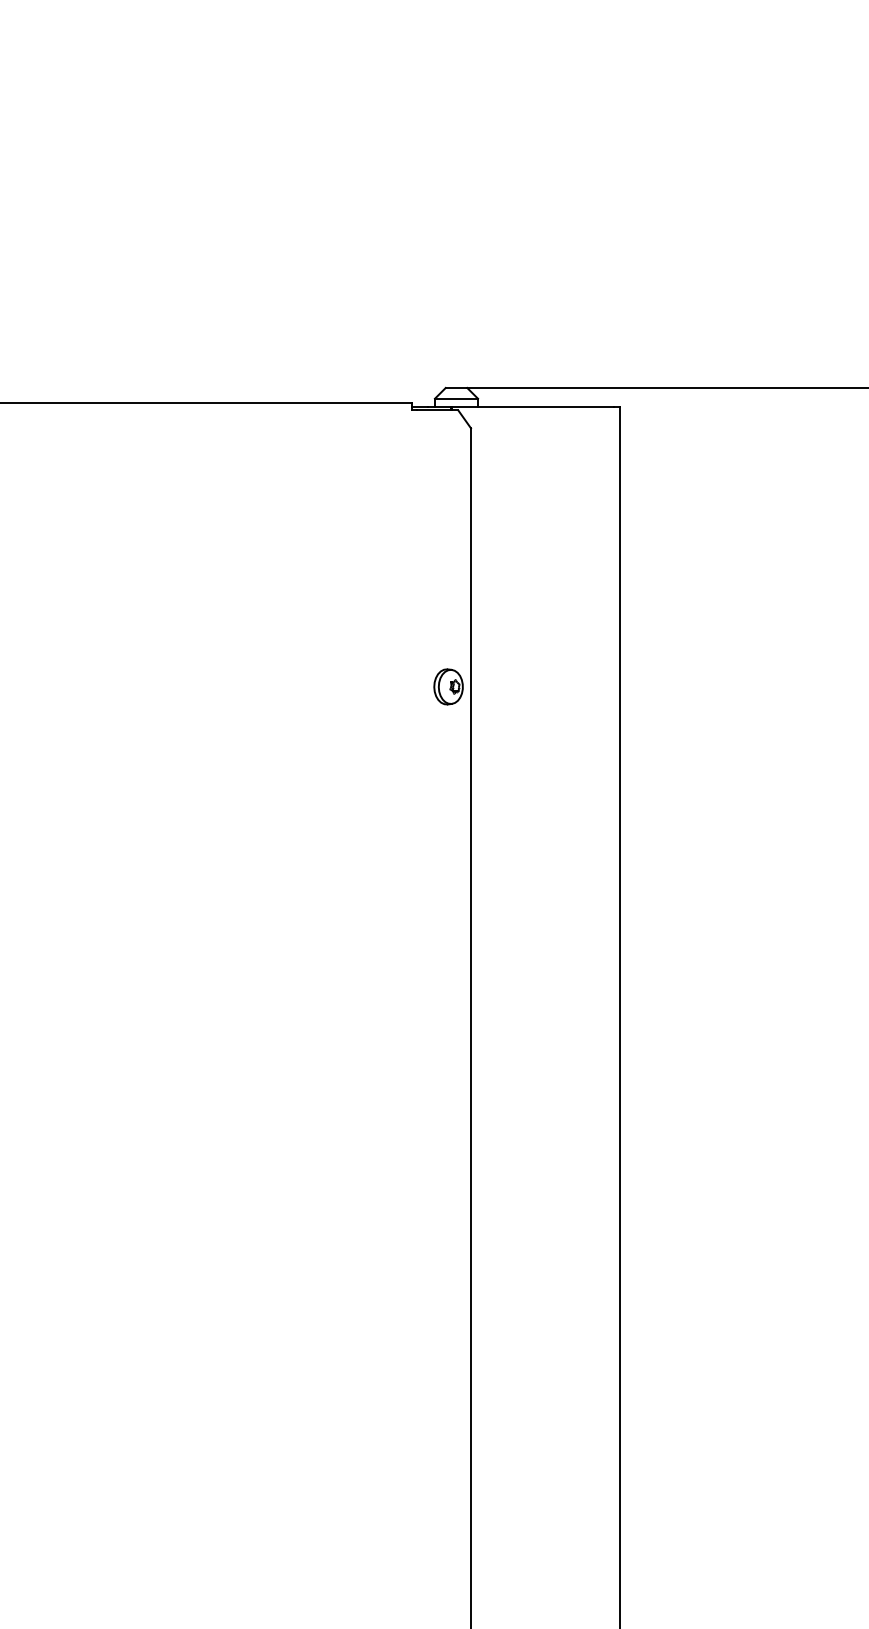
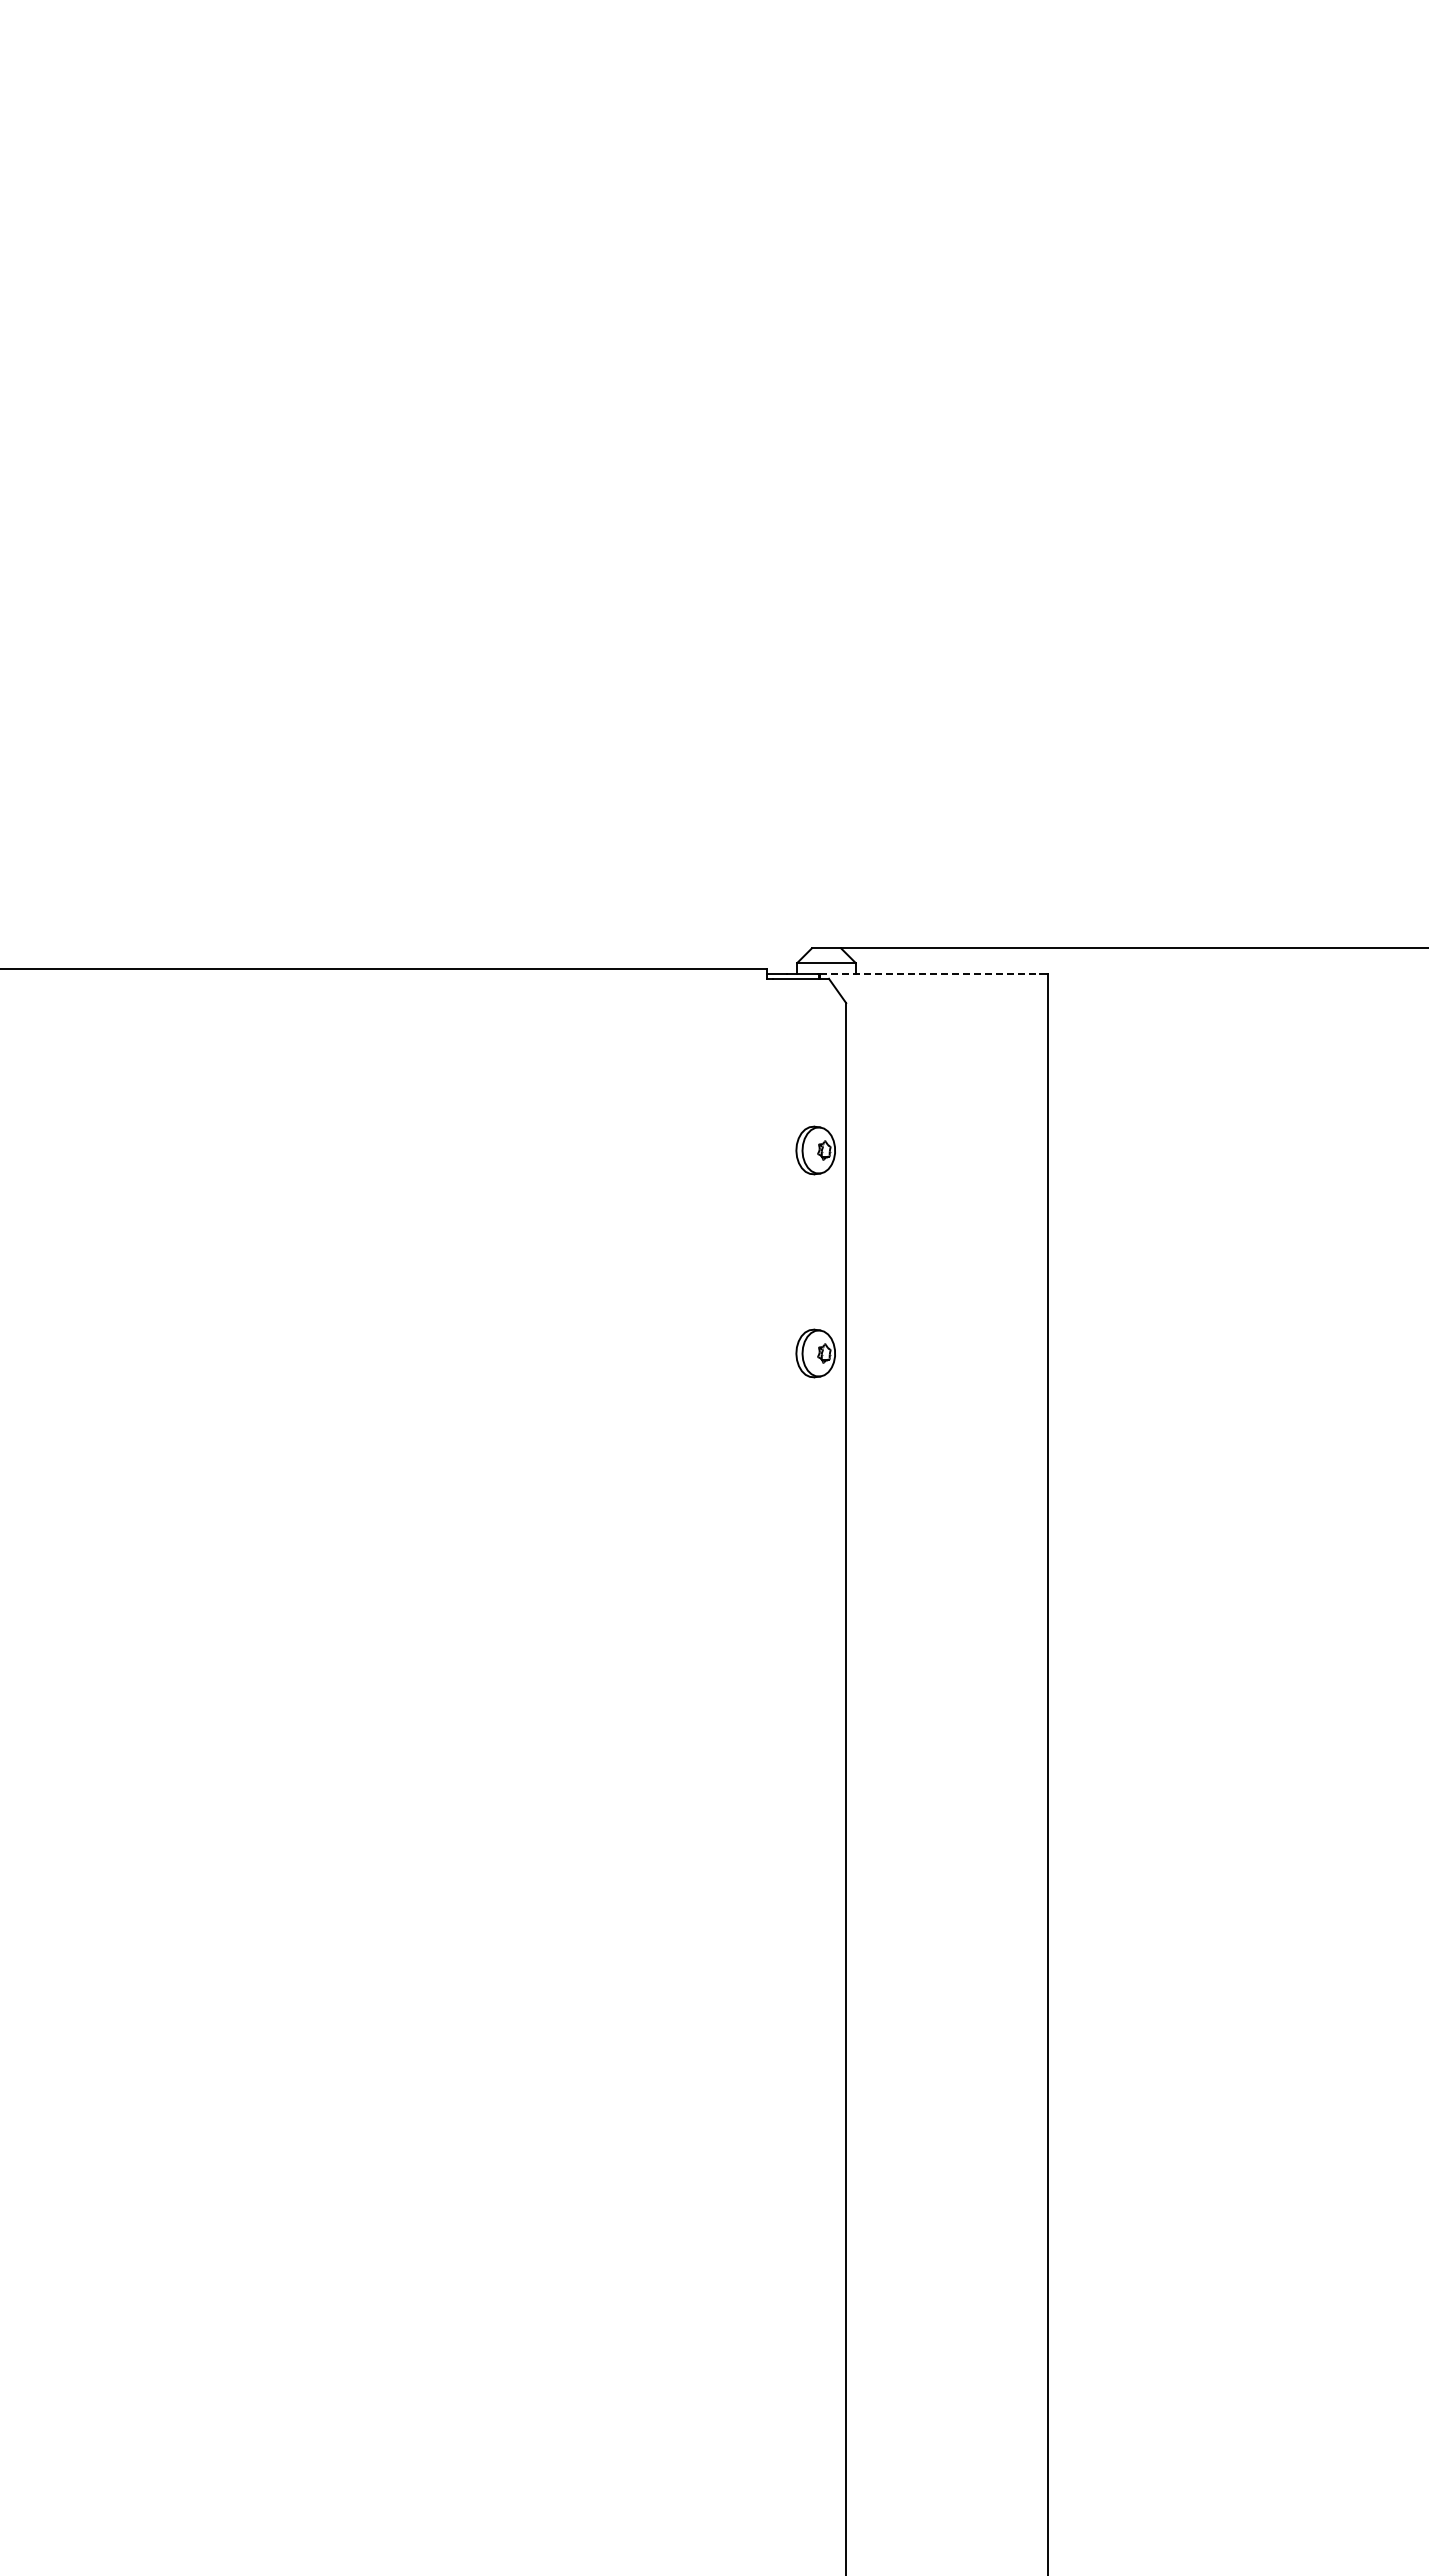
line: (533, 406) -> (930, 973), solid -> dashed
part: (448, 537) -> (815, 1150), added

